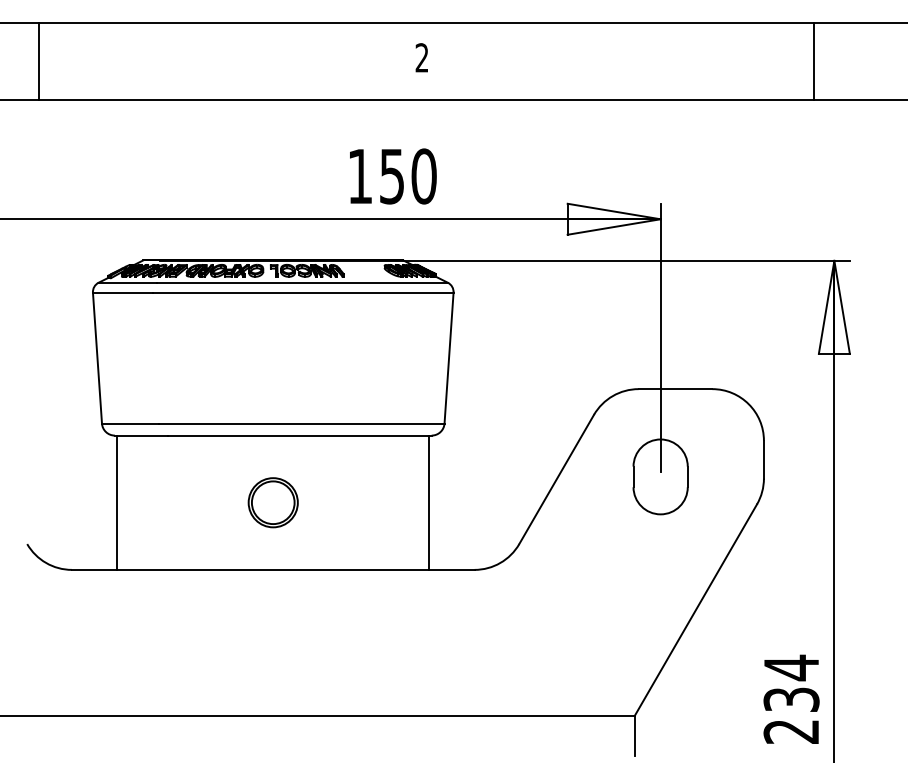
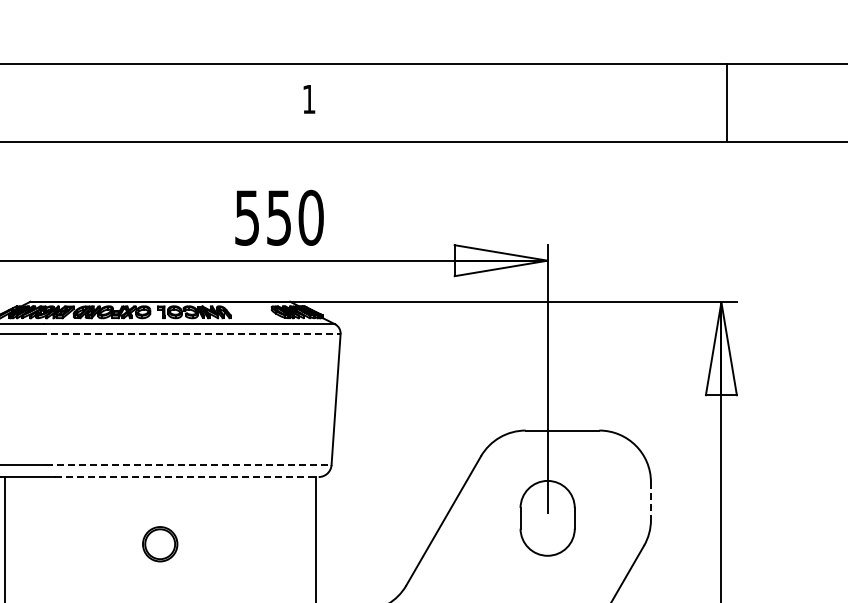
text: (421, 57) -> (308, 98), 2 -> 1
line: (814, 61) -> (727, 102), moved
text: (359, 176) -> (246, 217), 150 -> 550
line: (304, 292) -> (191, 333), solid -> dashed
line: (301, 423) -> (188, 464), solid -> dashed
line: (299, 435) -> (186, 476), solid -> dashed
line: (763, 459) -> (650, 500), solid -> dashed
part: (272, 502) -> (159, 543), size x0.7

